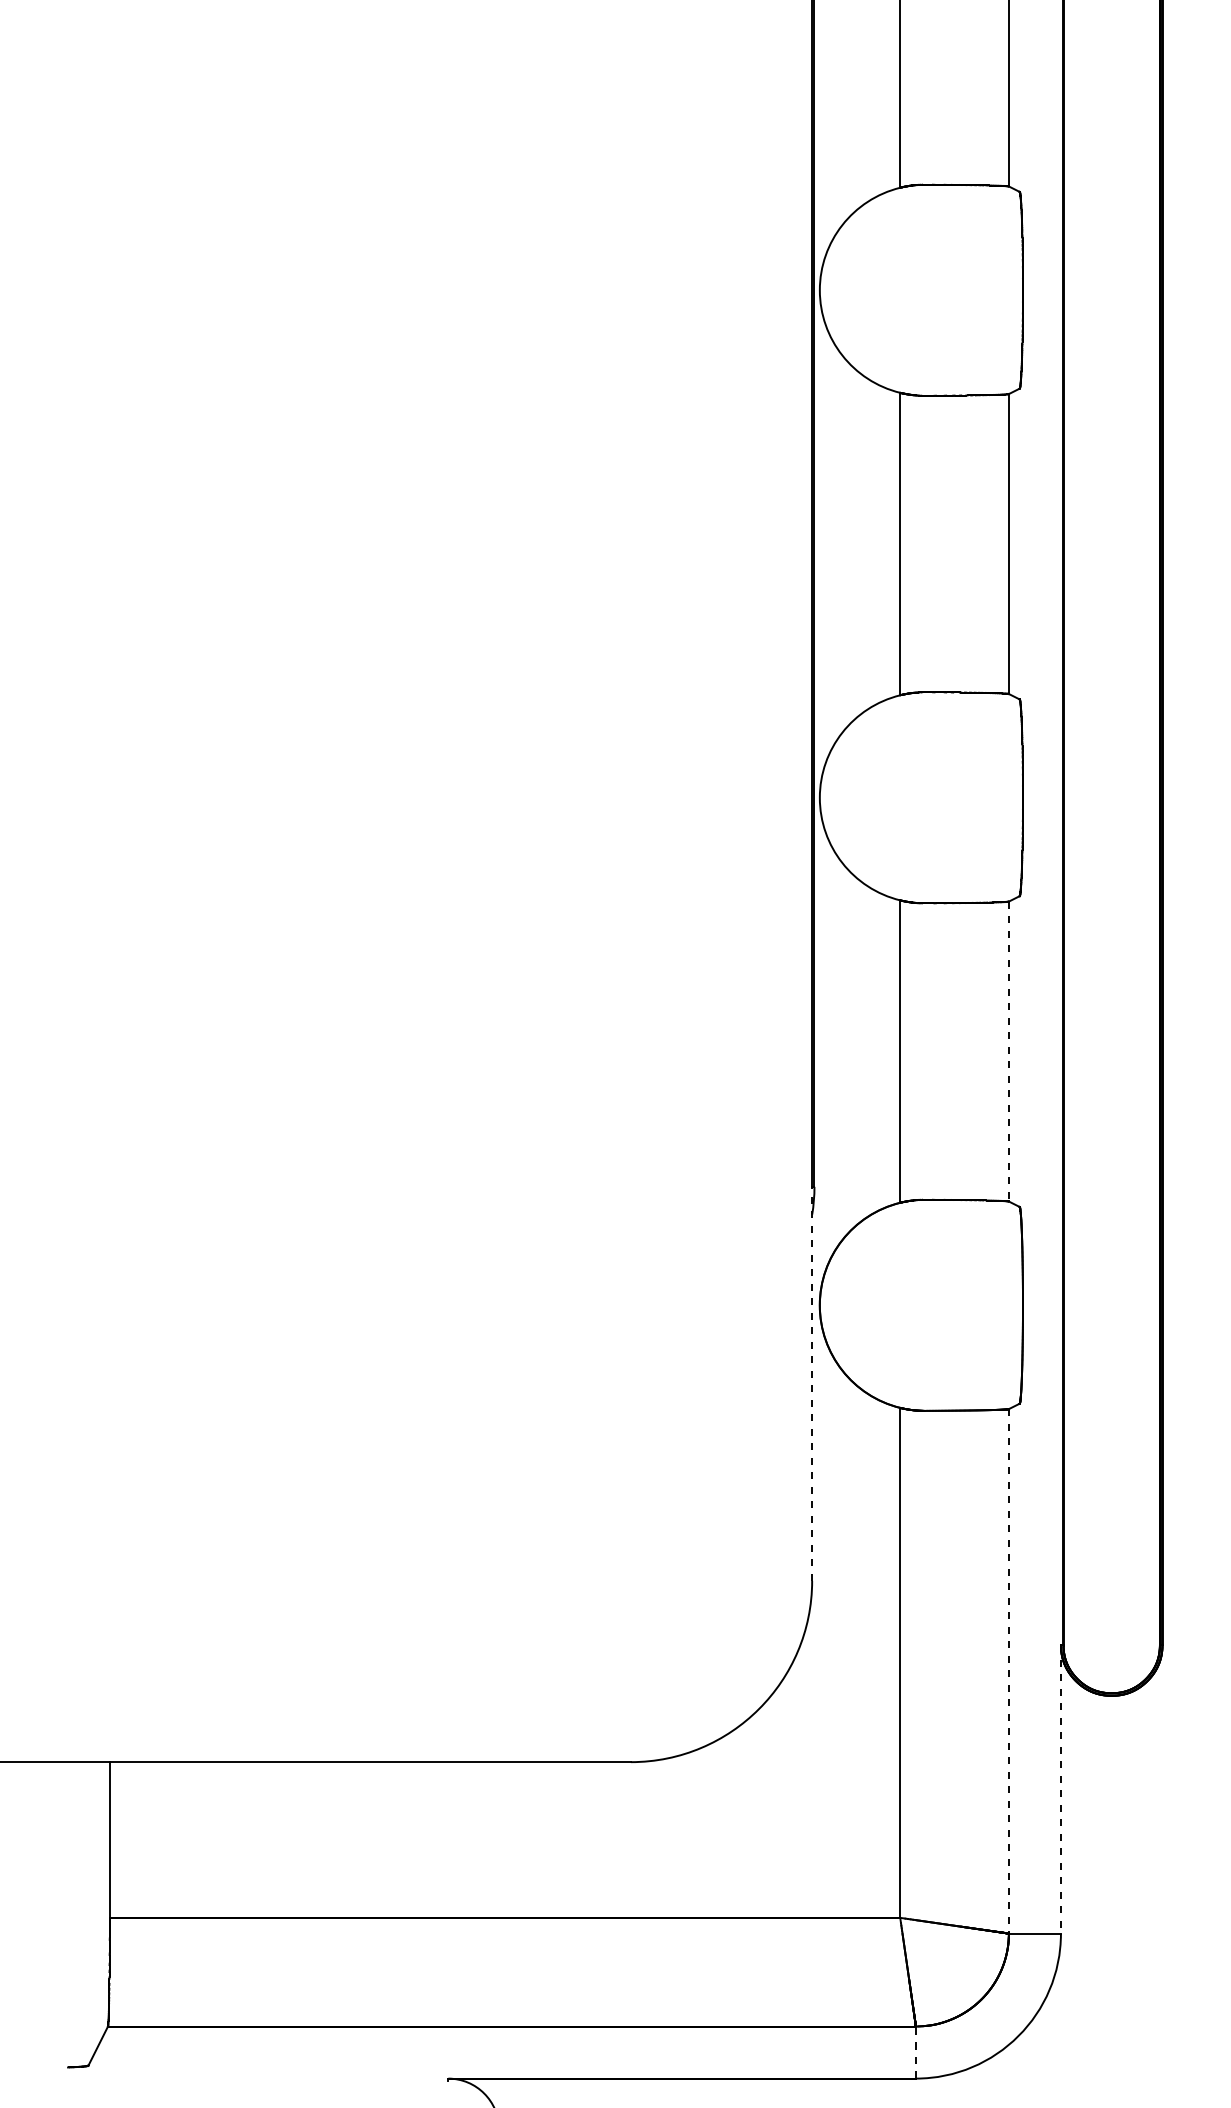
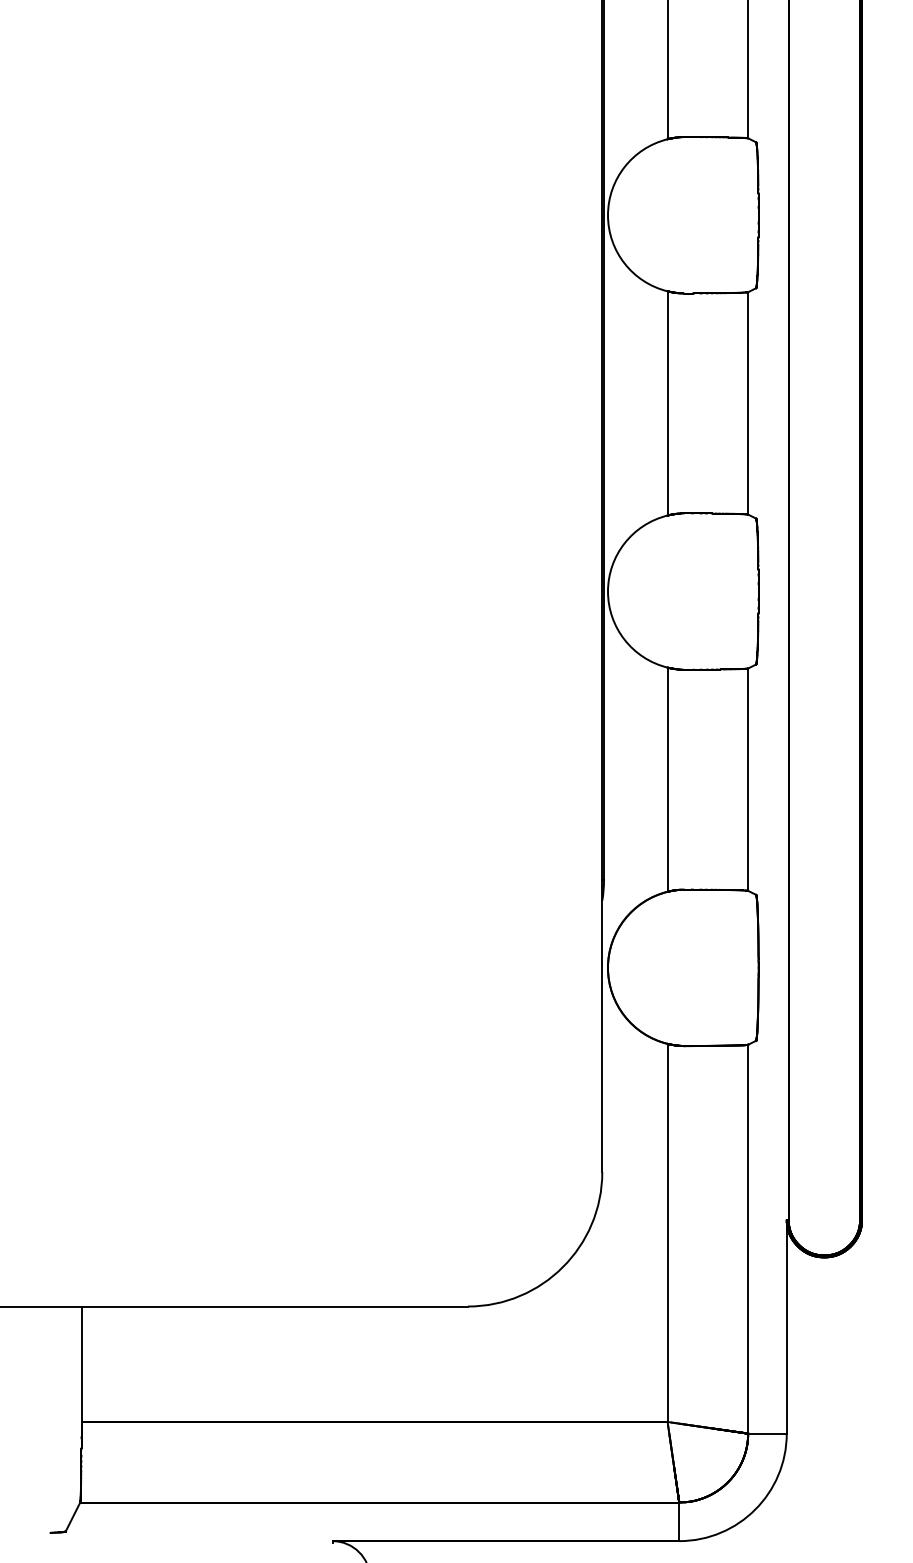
line: (1008, 1051) -> (747, 779), dashed -> solid
line: (812, 1383) -> (602, 1025), dashed -> solid
line: (1008, 1671) -> (747, 1239), dashed -> solid
line: (1060, 1789) -> (786, 1326), dashed -> solid
line: (915, 2052) -> (678, 1521), dashed -> solid

